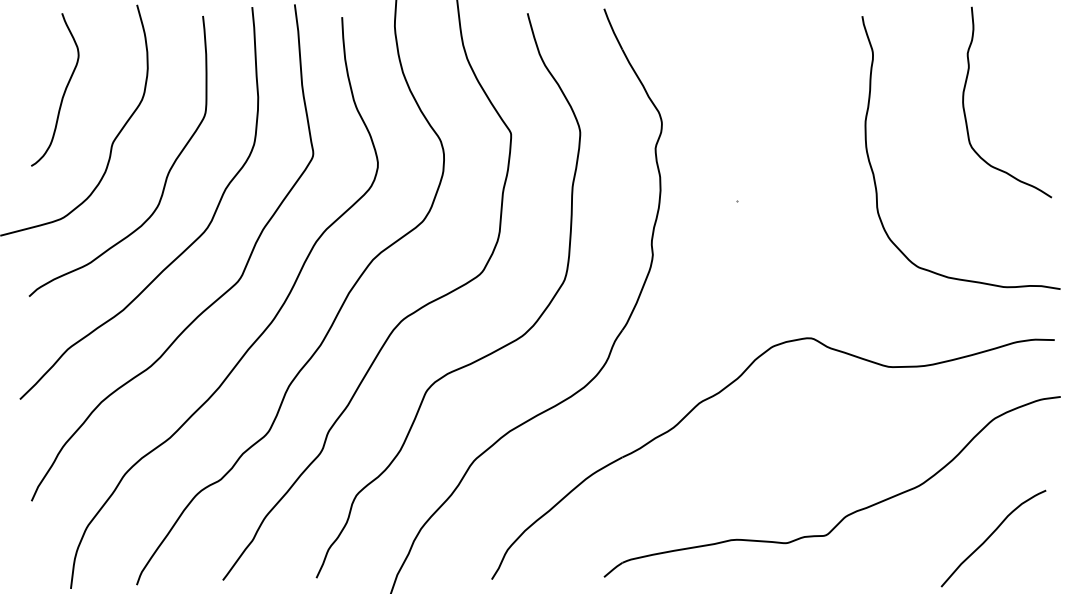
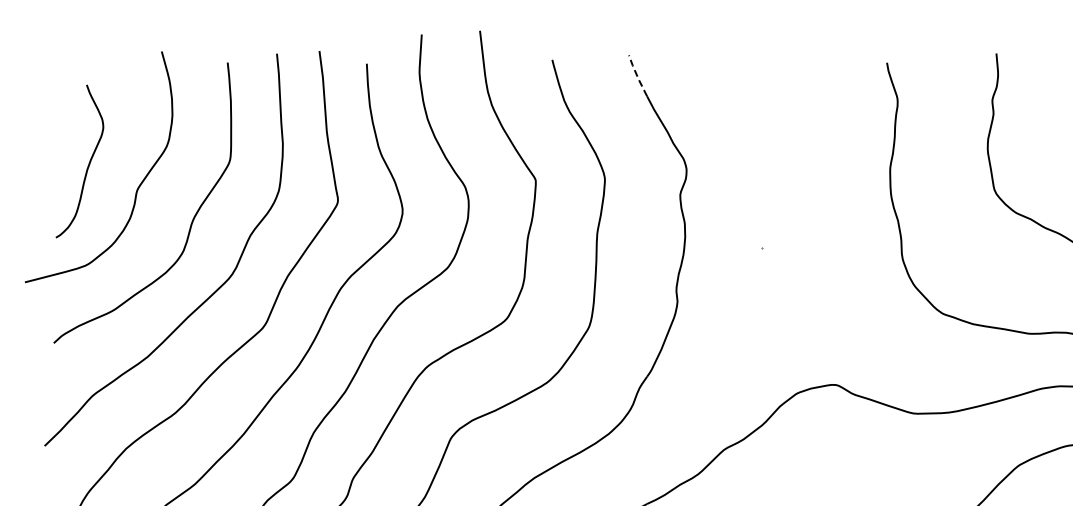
line: (612, 29) -> (637, 76), solid -> dashed
curve: (63, 92) -> (88, 164), moved

